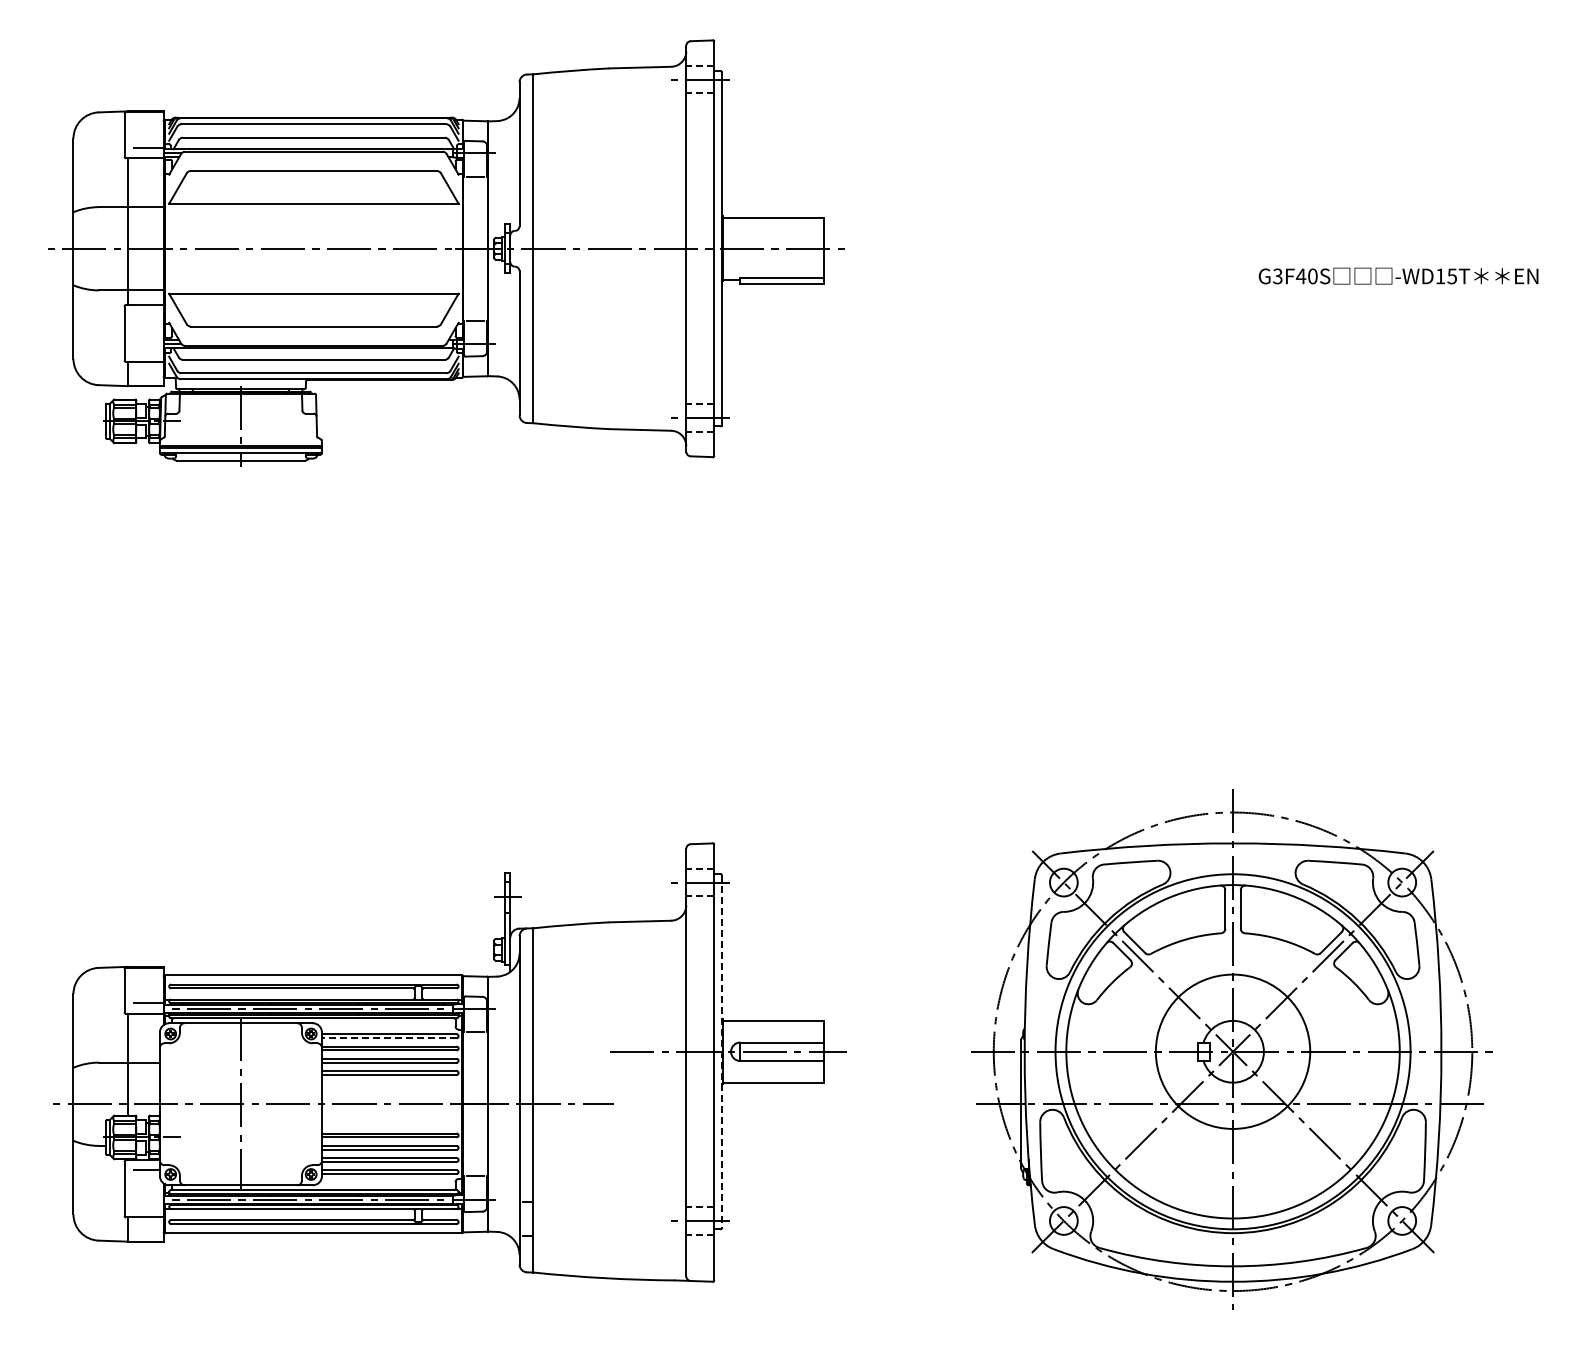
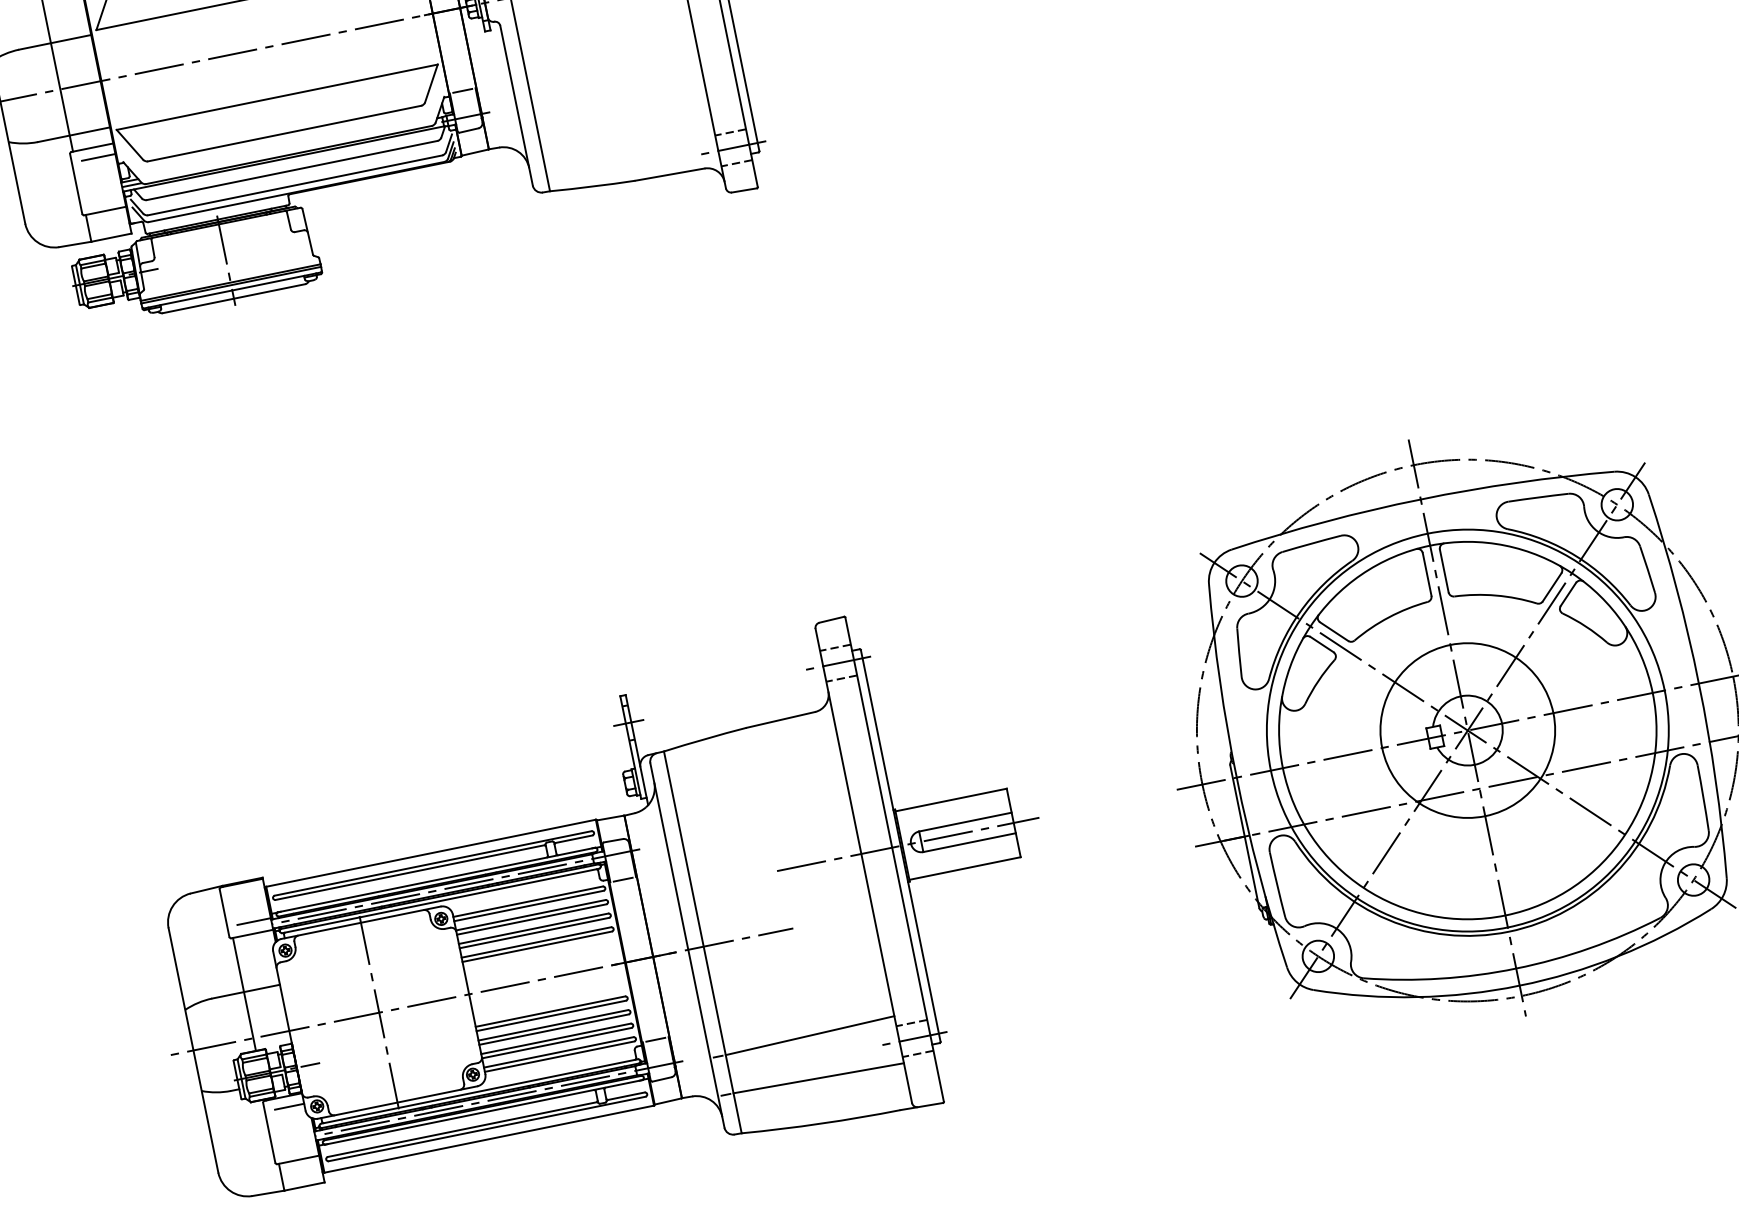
line: (148, 314) -> (98, 157), added
line: (388, 1038) -> (528, 906), dashed -> solid
line: (721, 1051) -> (900, 845), dashed -> solid
line: (609, 1200) -> (809, 1036), added
line: (609, 1238) -> (818, 1078), added

